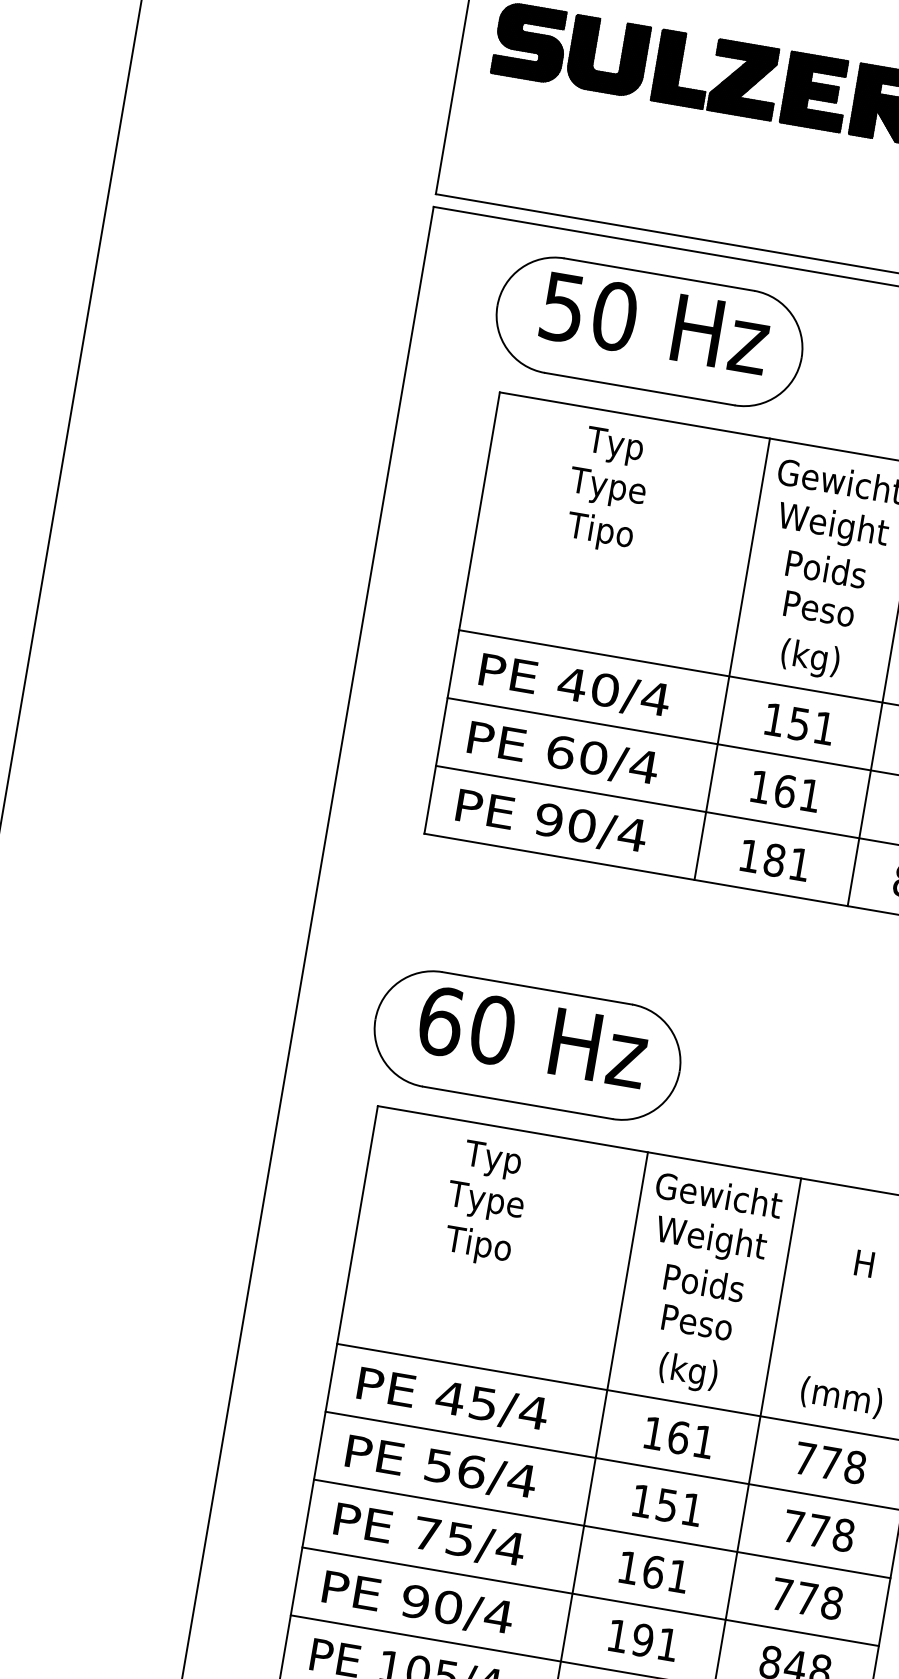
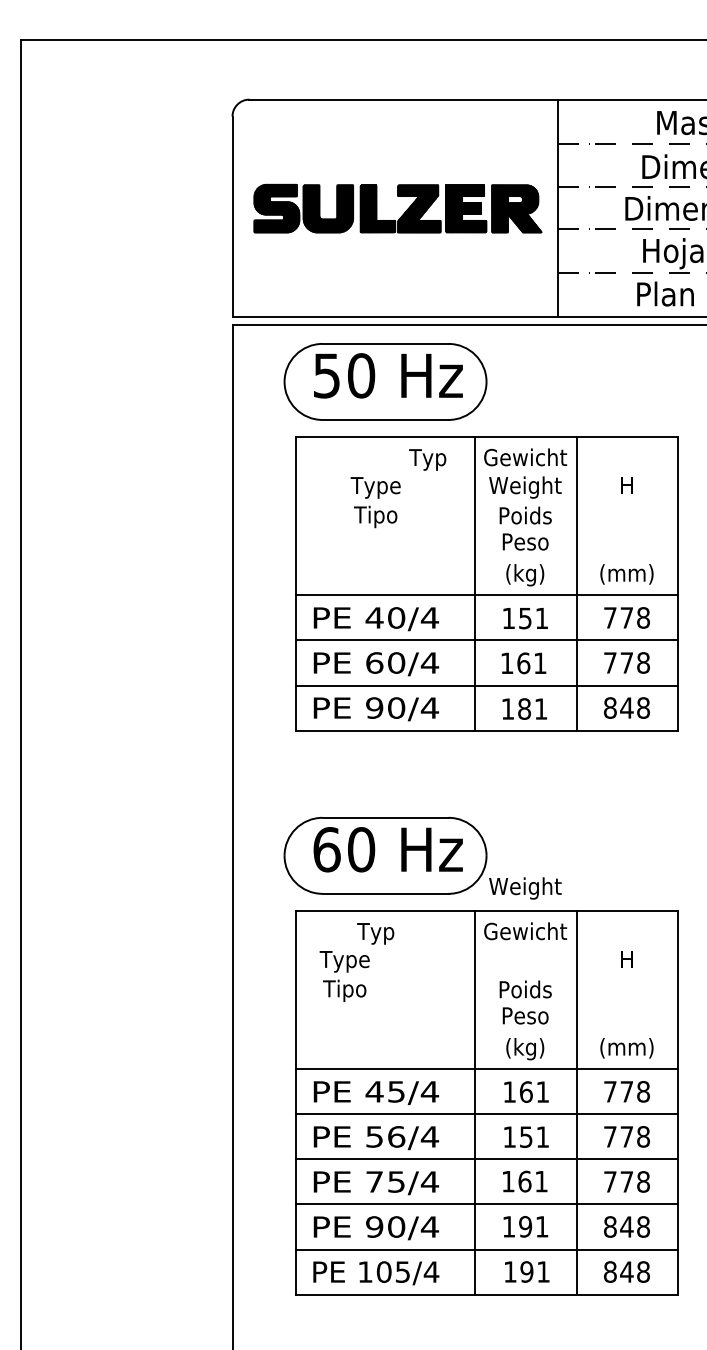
text: (614, 446) -> (427, 459), moved
text: (481, 1224) -> (344, 976), moved
text: (711, 1240) -> (525, 888), moved

